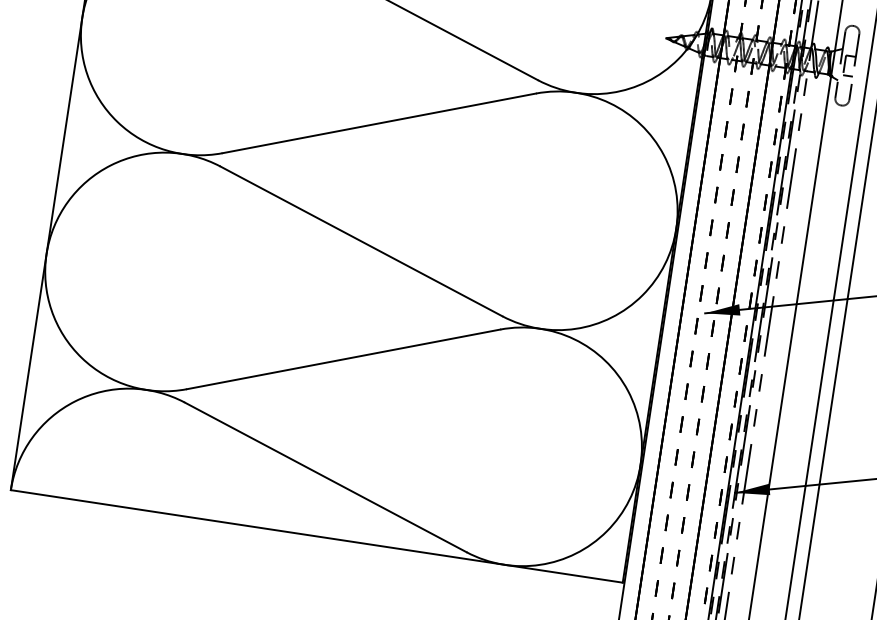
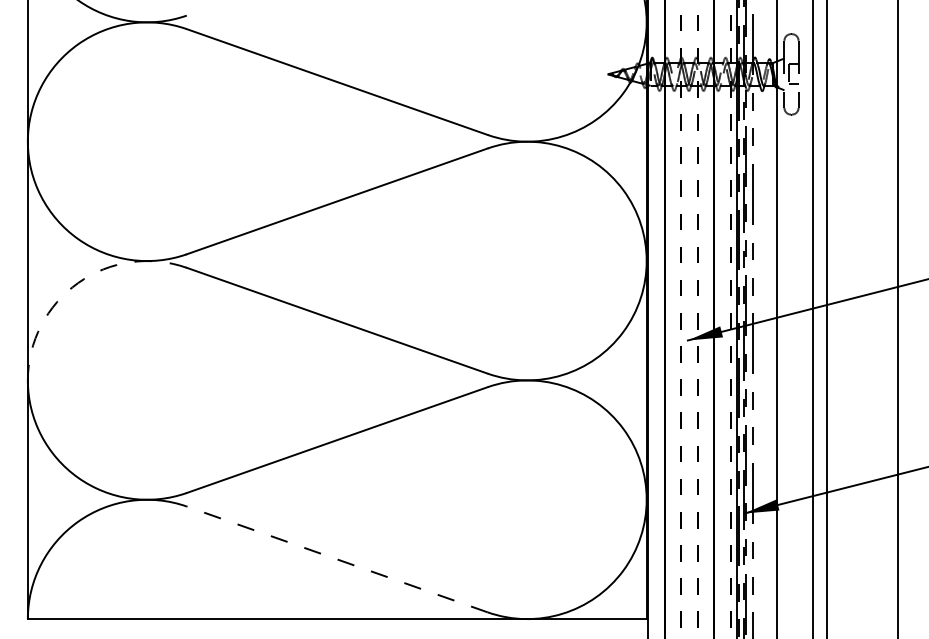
arc: (111, 165) -> (78, 283), solid -> dashed
line: (325, 477) -> (337, 559), solid -> dashed

